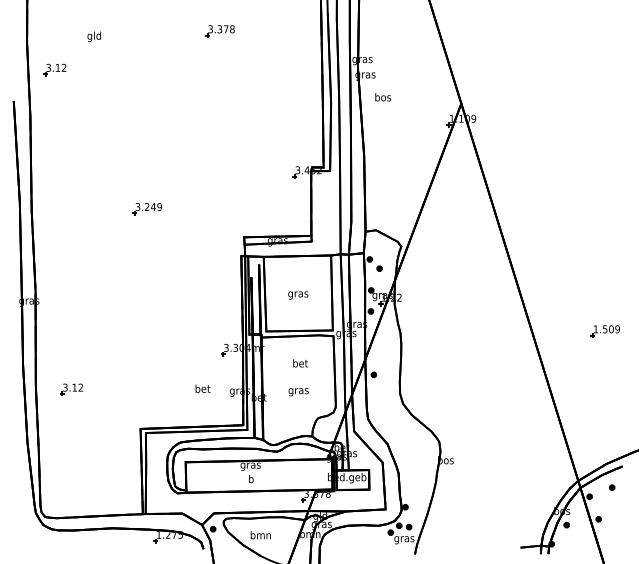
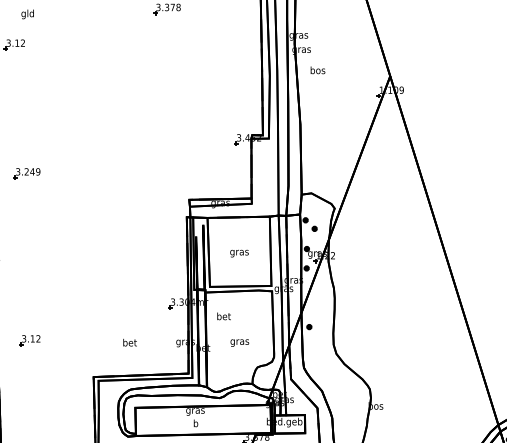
text: (93, 36) -> (26, 14), moved
part: (146, 209) -> (26, 174), moved
text: (300, 363) -> (223, 316), moved
text: (202, 388) -> (129, 342), moved

